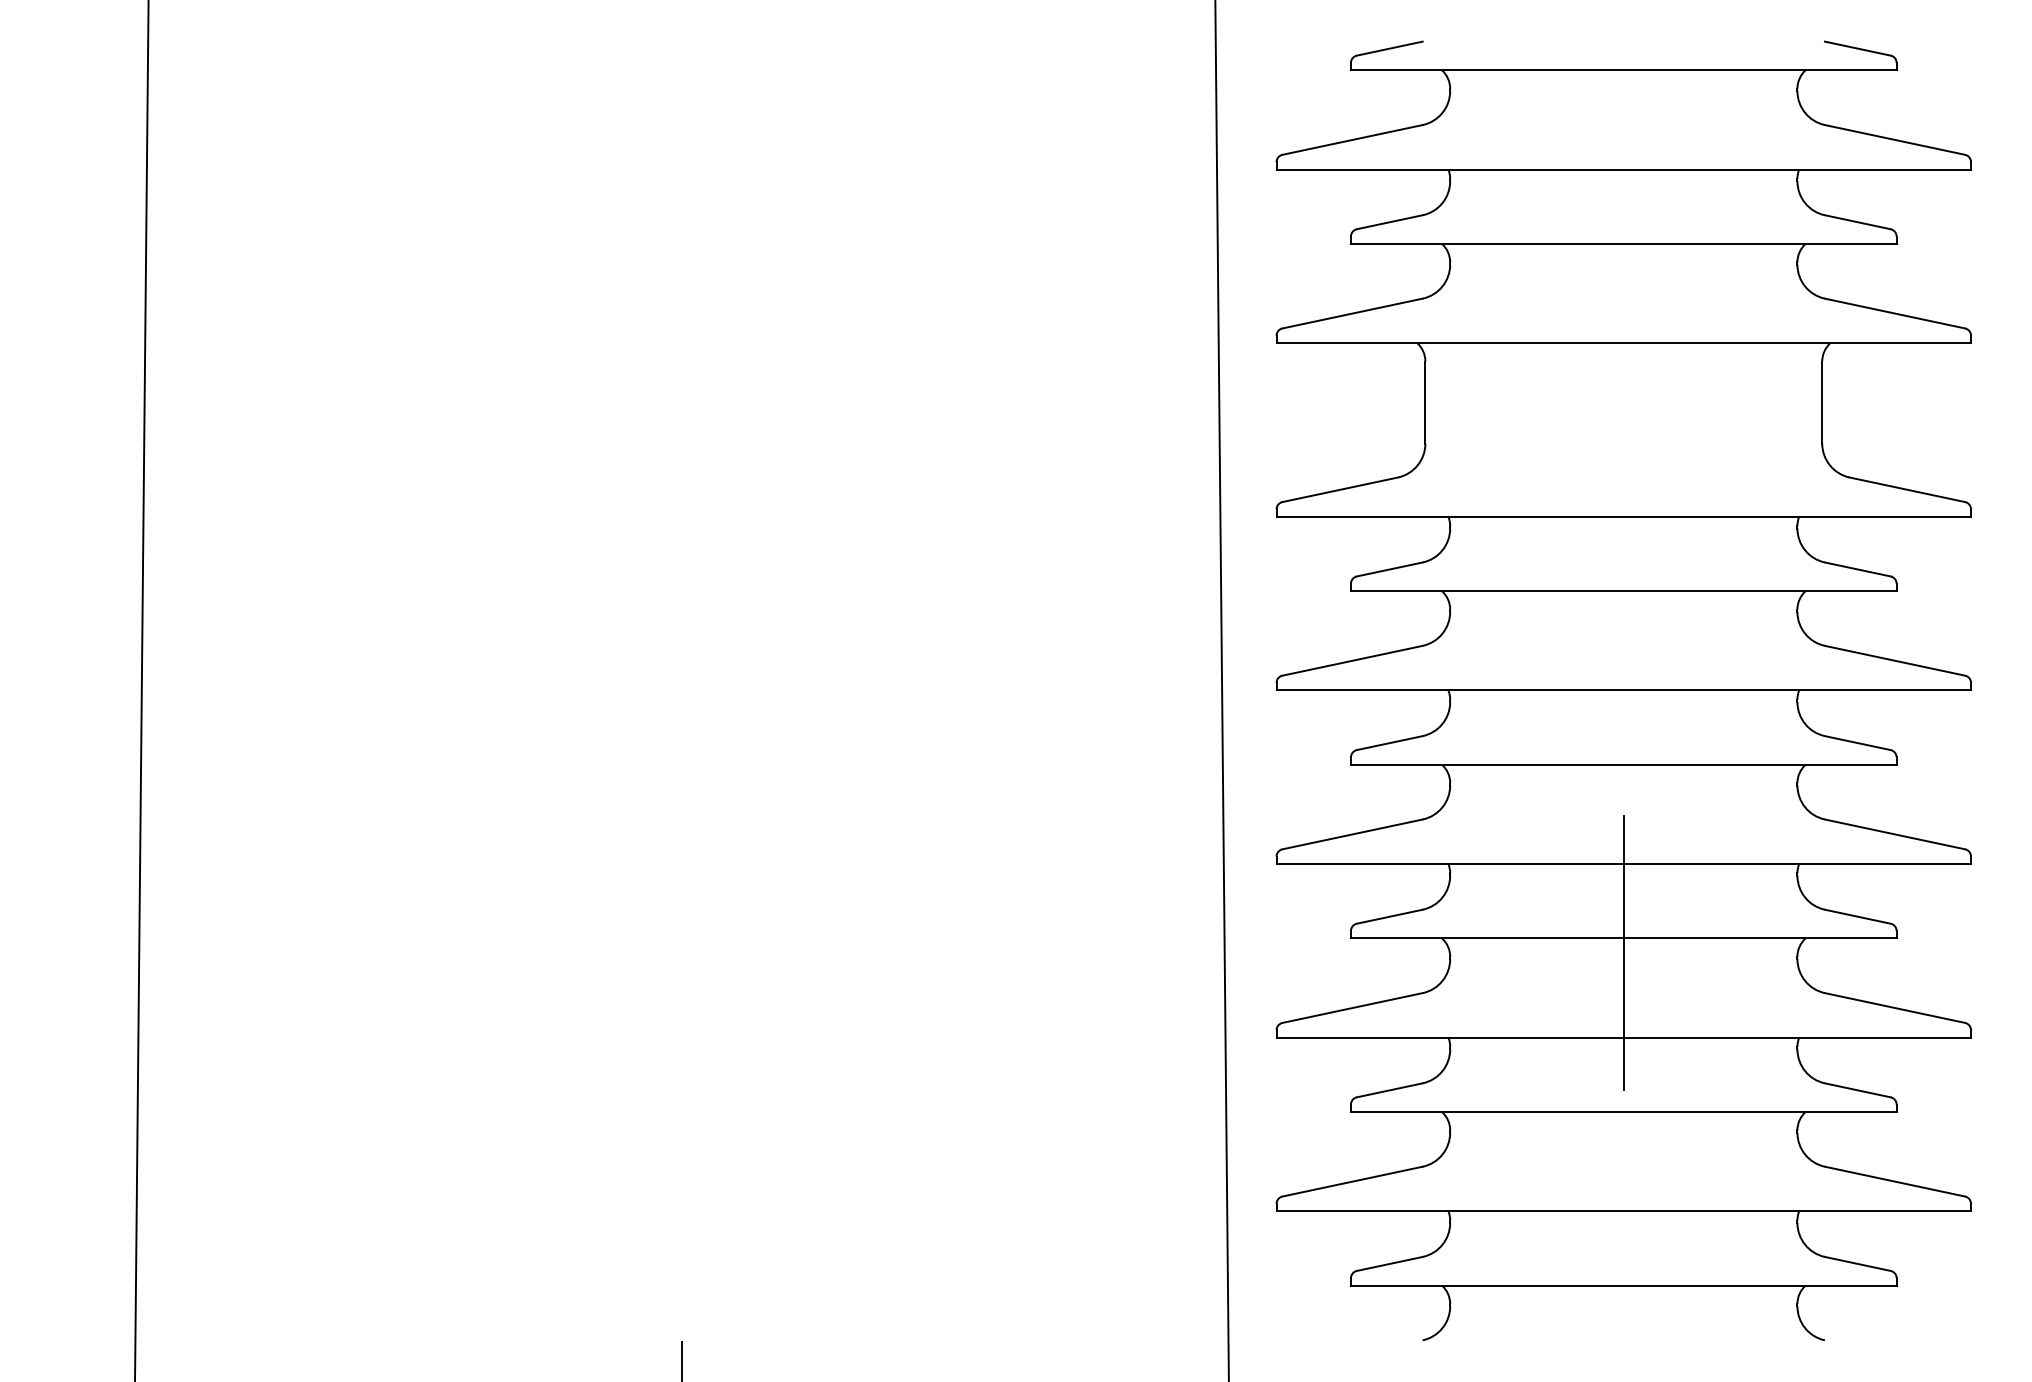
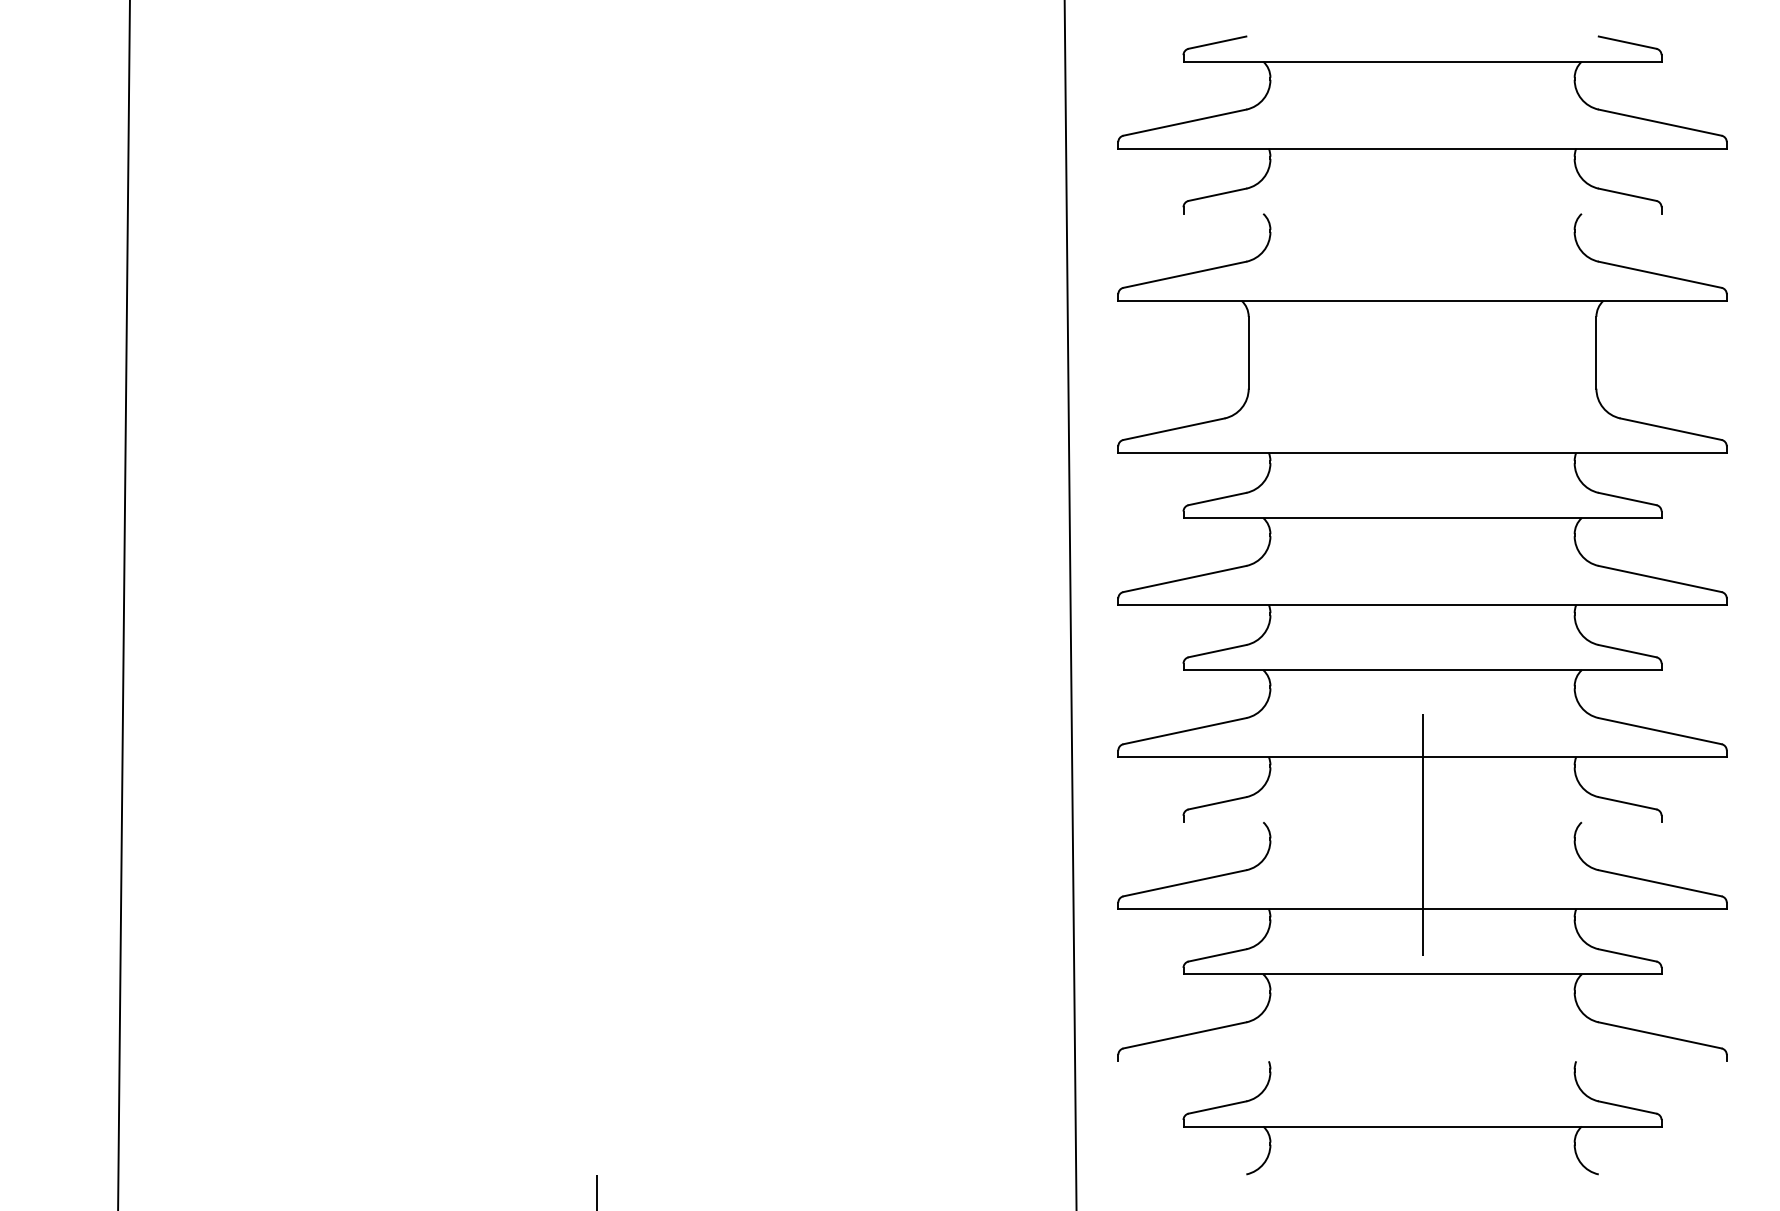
line: (1623, 243) -> (1422, 213), removed
line: (1623, 938) -> (1422, 822), removed
line: (1623, 1211) -> (1422, 1061), removed

